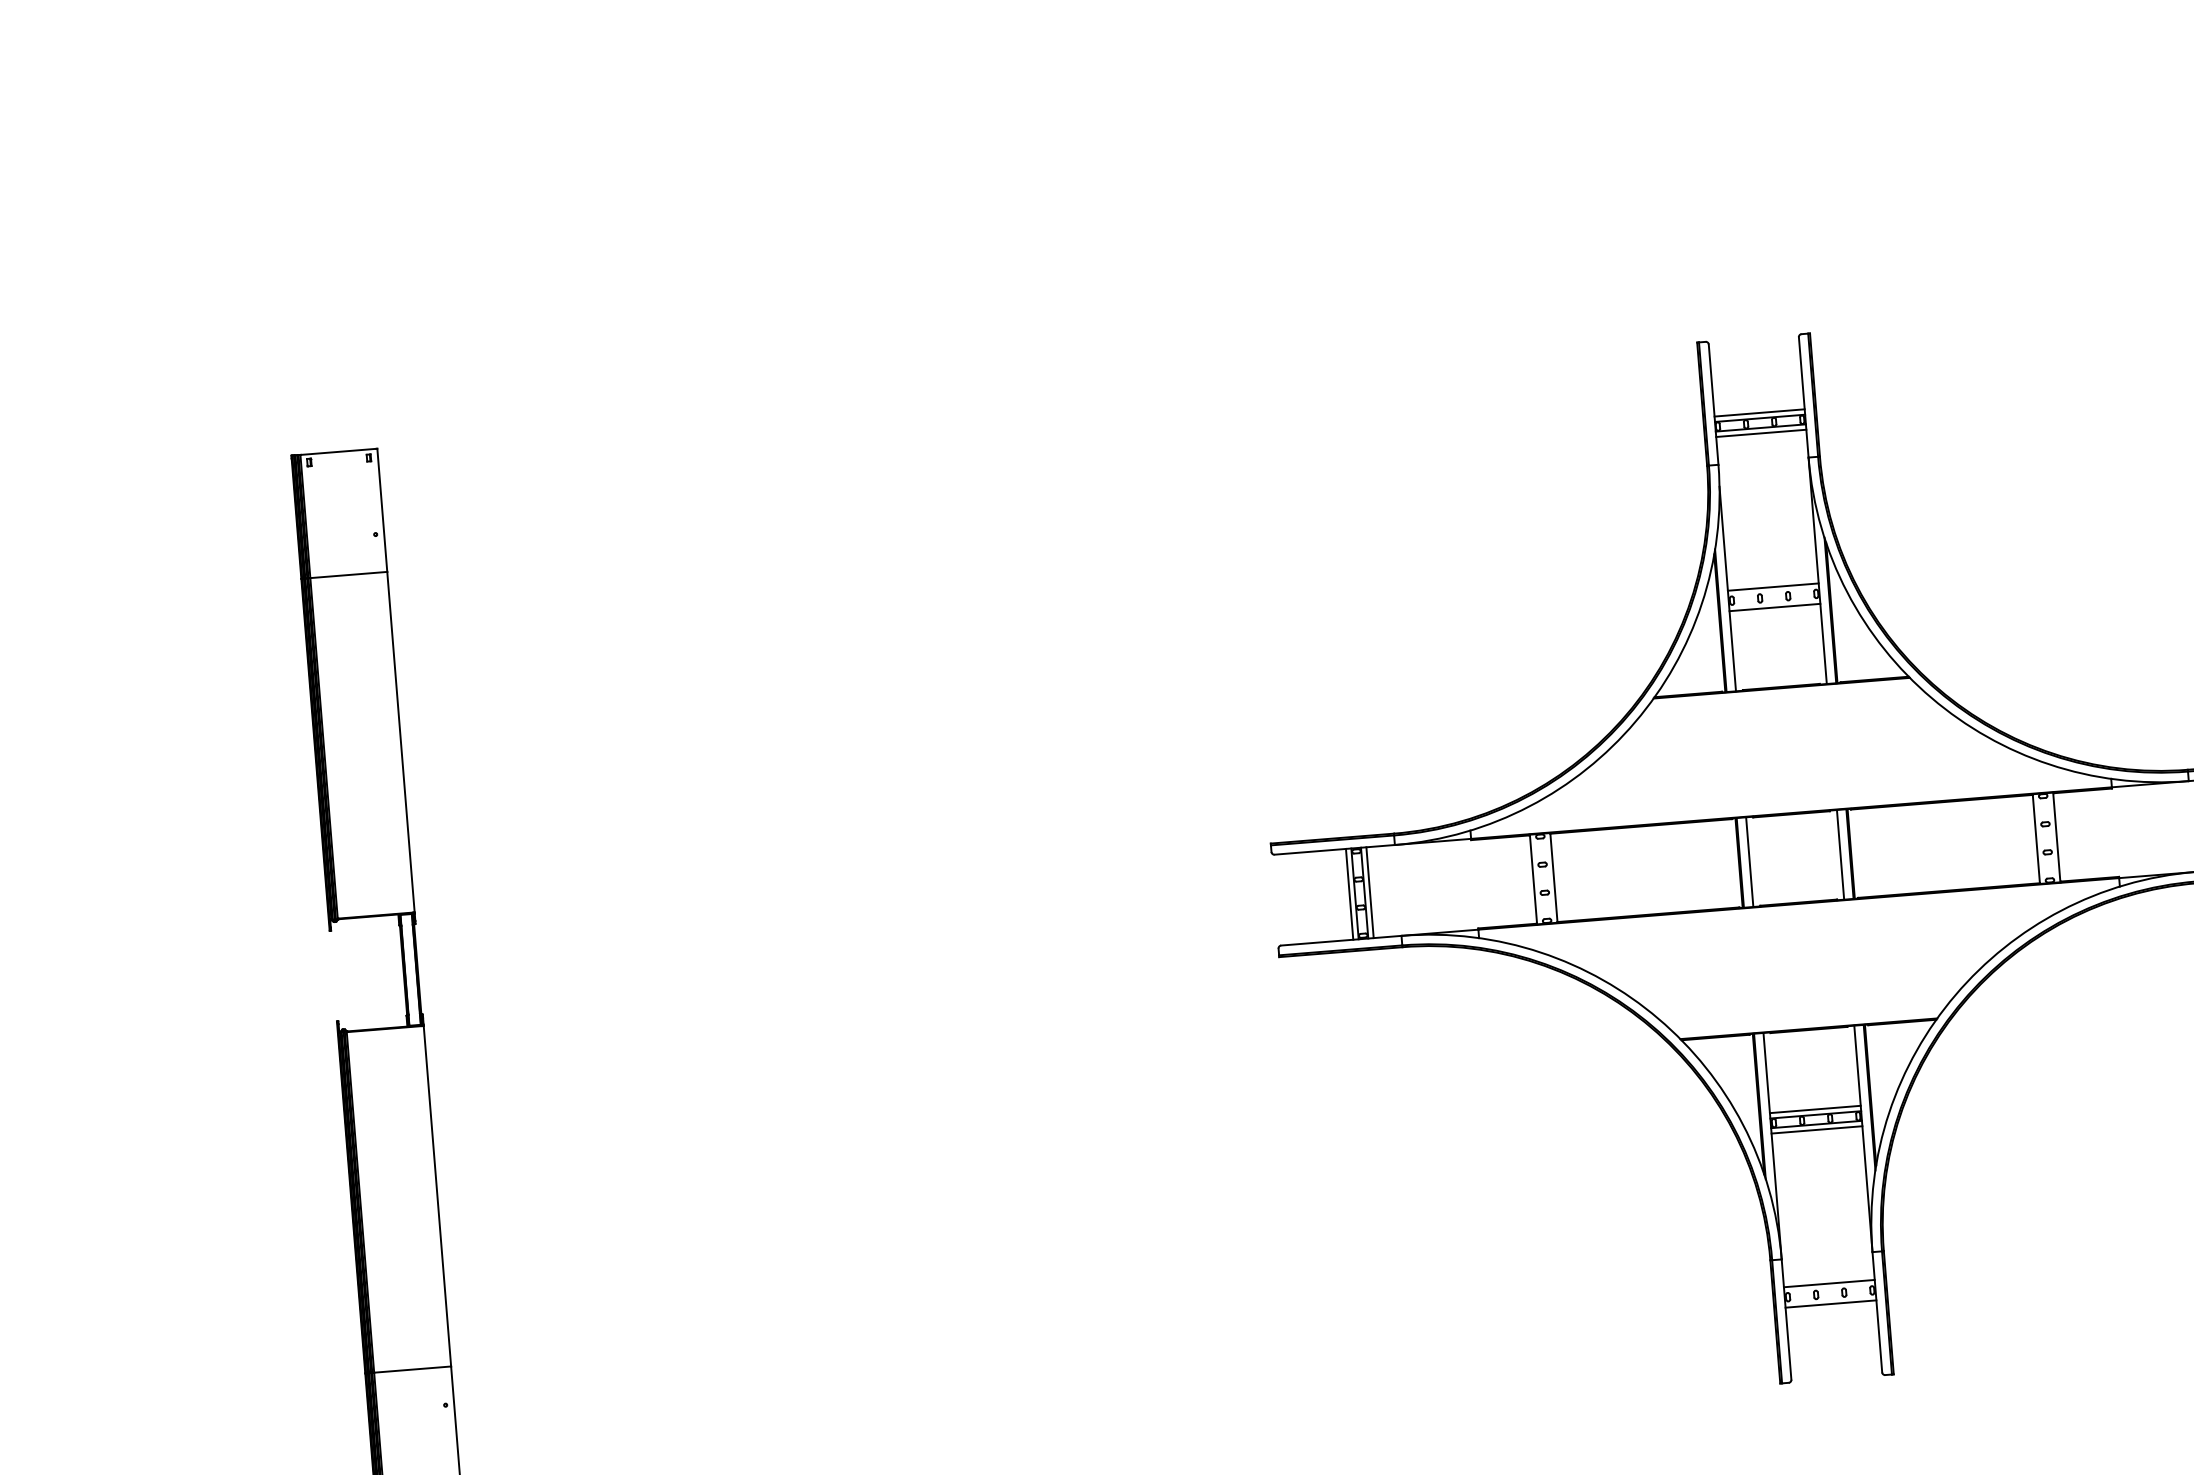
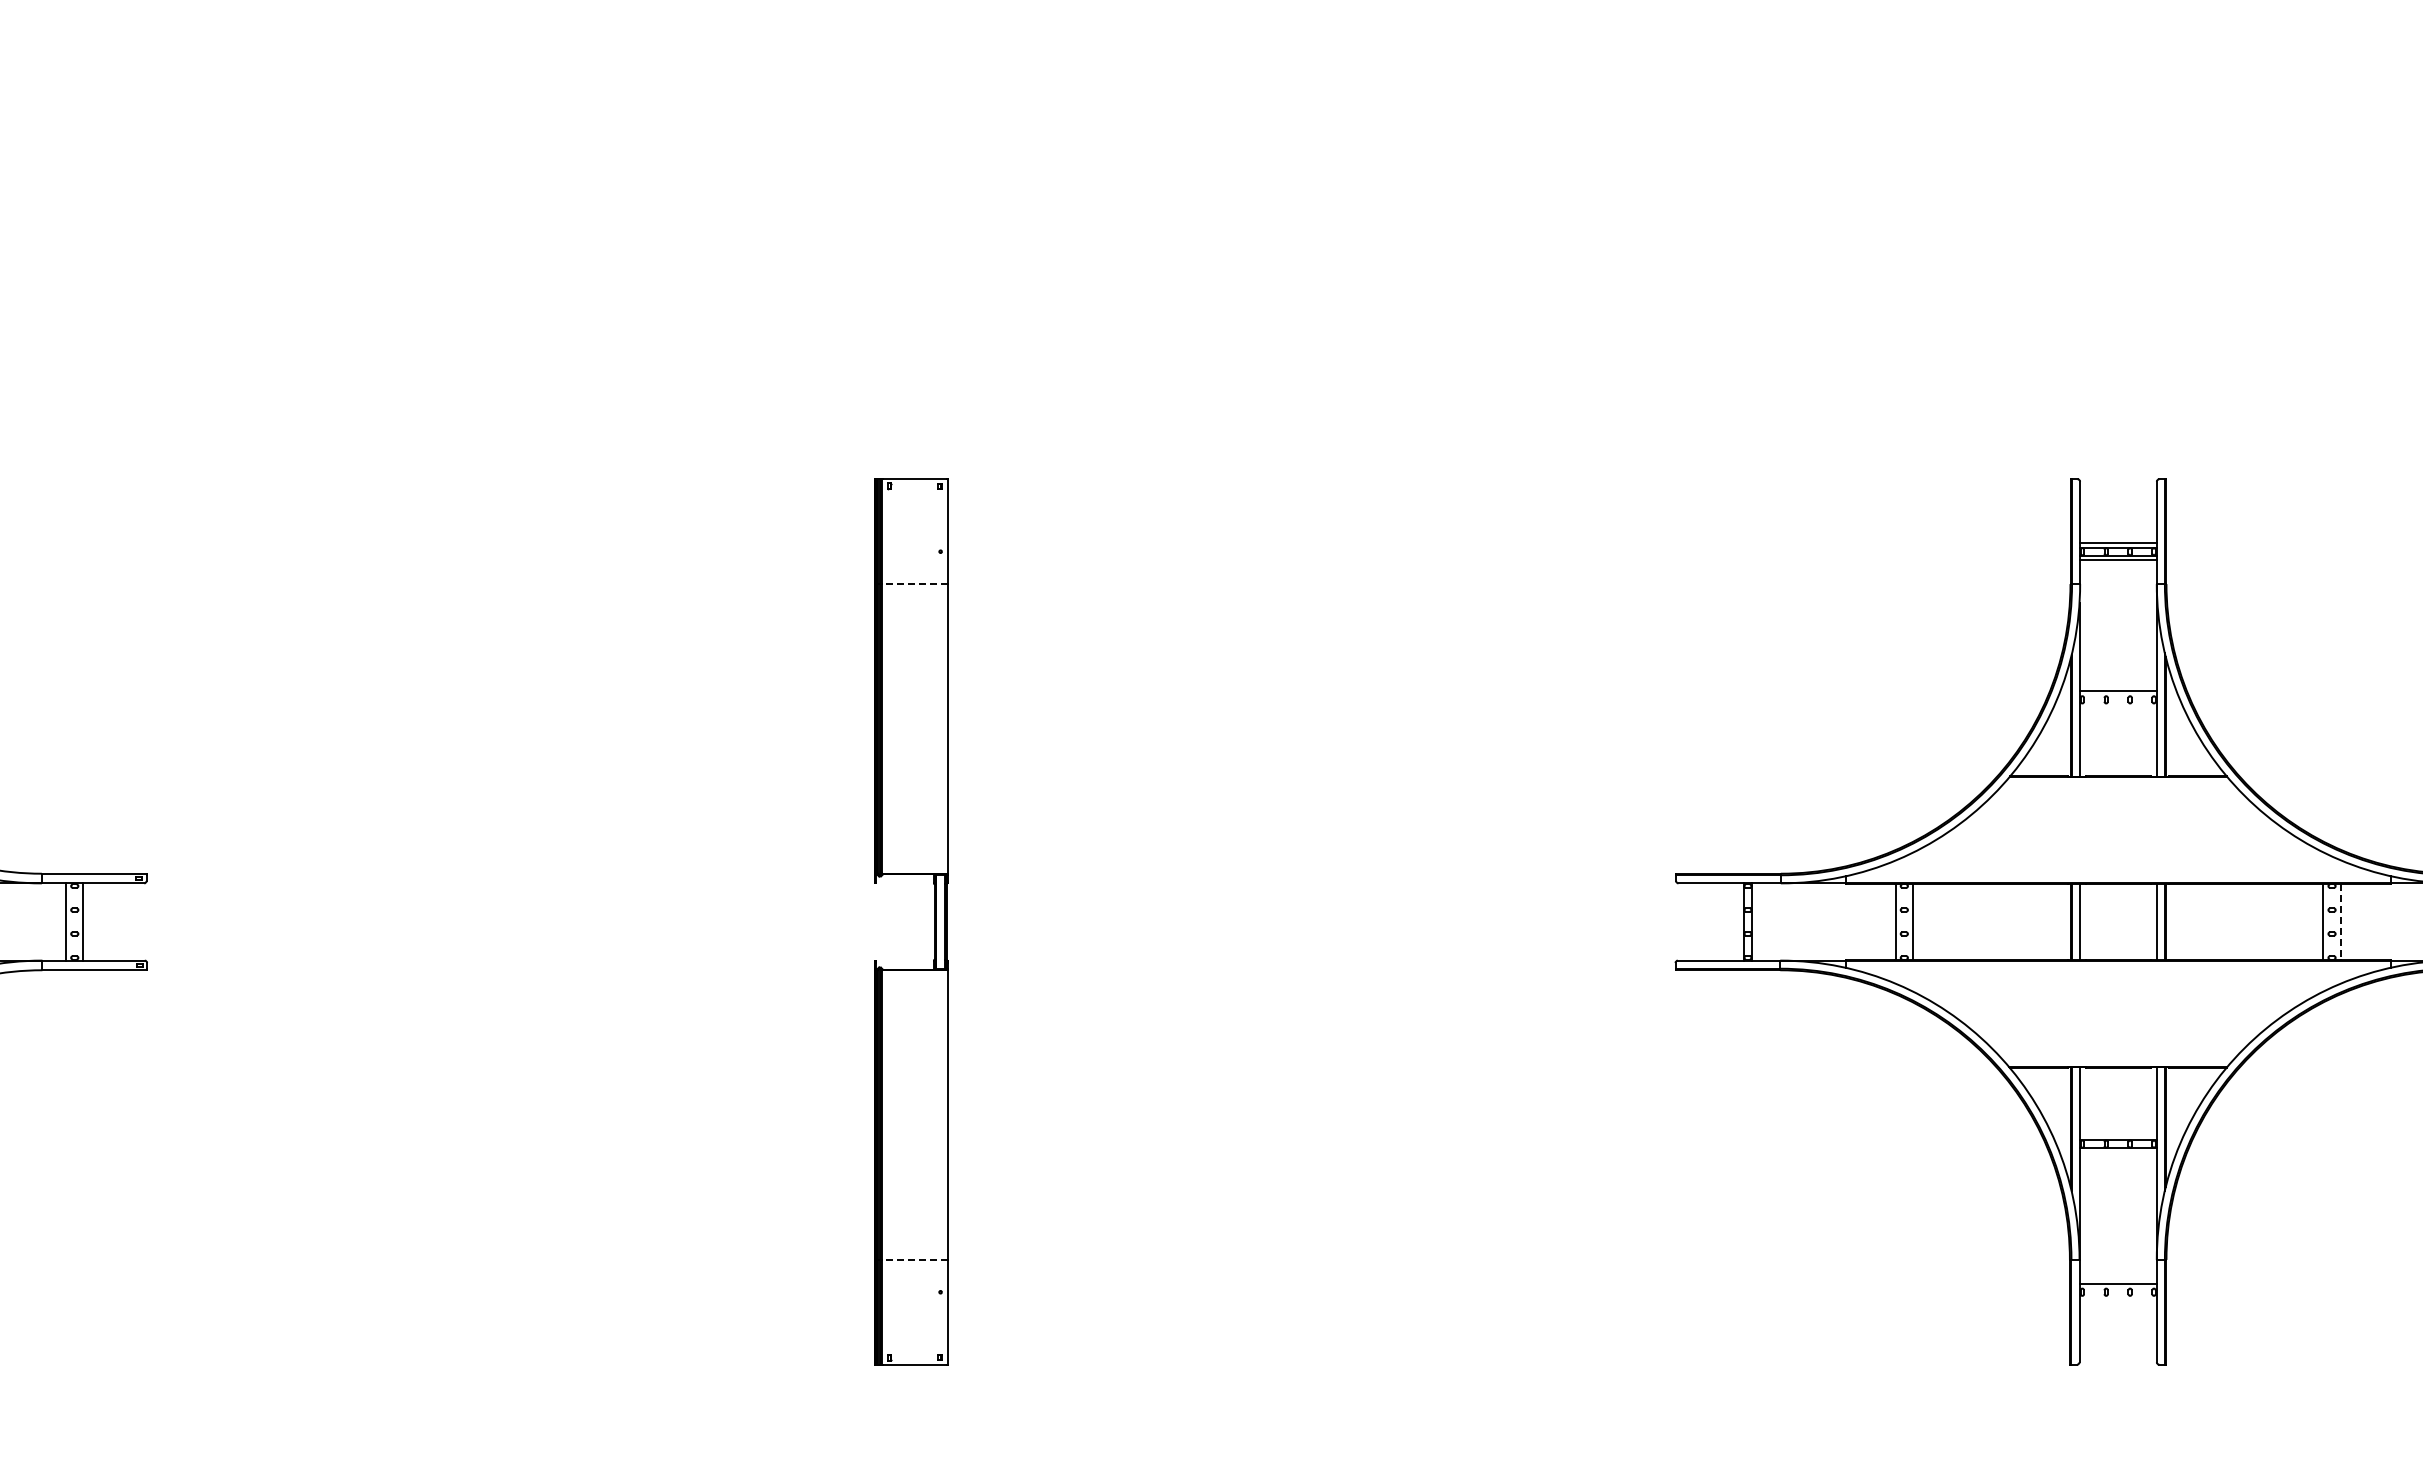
line: (349, 575) -> (915, 584), solid -> dashed
line: (1774, 607) -> (2117, 708), removed
line: (2056, 838) -> (2340, 922), solid -> dashed
line: (1369, 892) -> (1756, 921), removed
line: (1349, 893) -> (1739, 921), removed
line: (1814, 1109) -> (2117, 1135), removed
line: (1816, 1129) -> (2117, 1152), removed
line: (1830, 1303) -> (2117, 1300), removed
line: (413, 1369) -> (915, 1259), solid -> dashed

